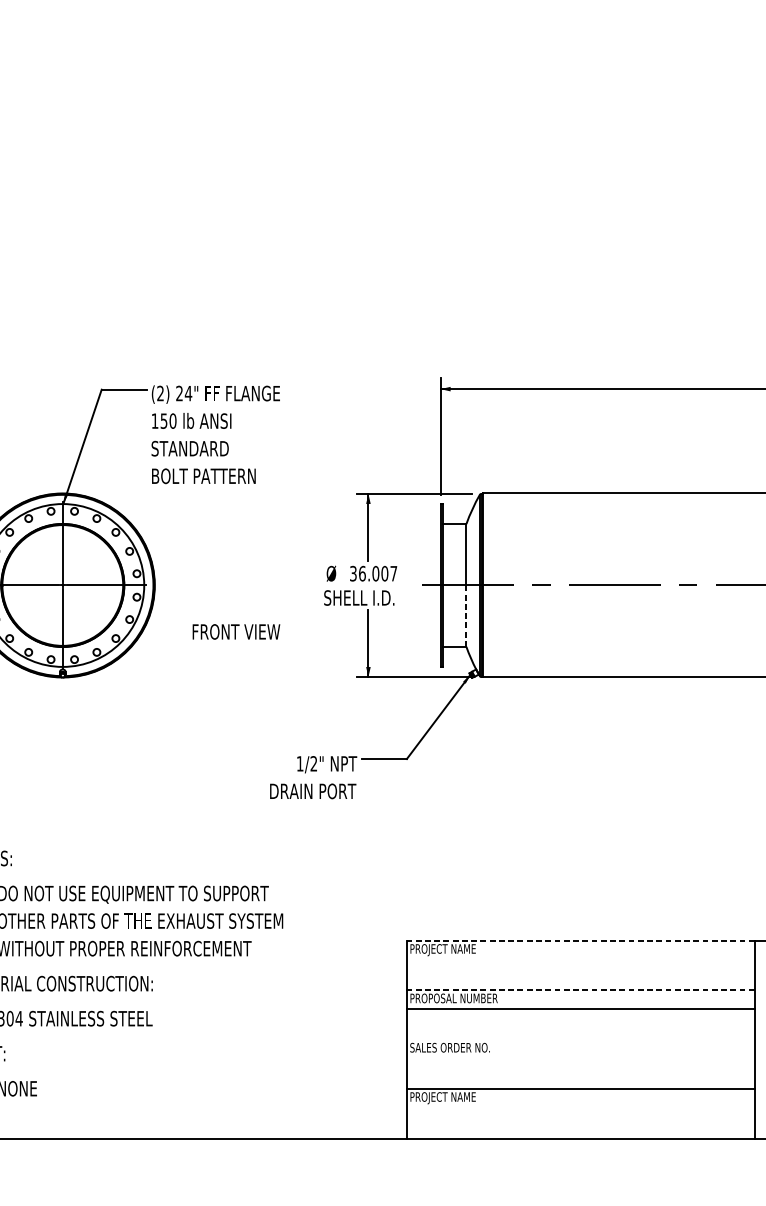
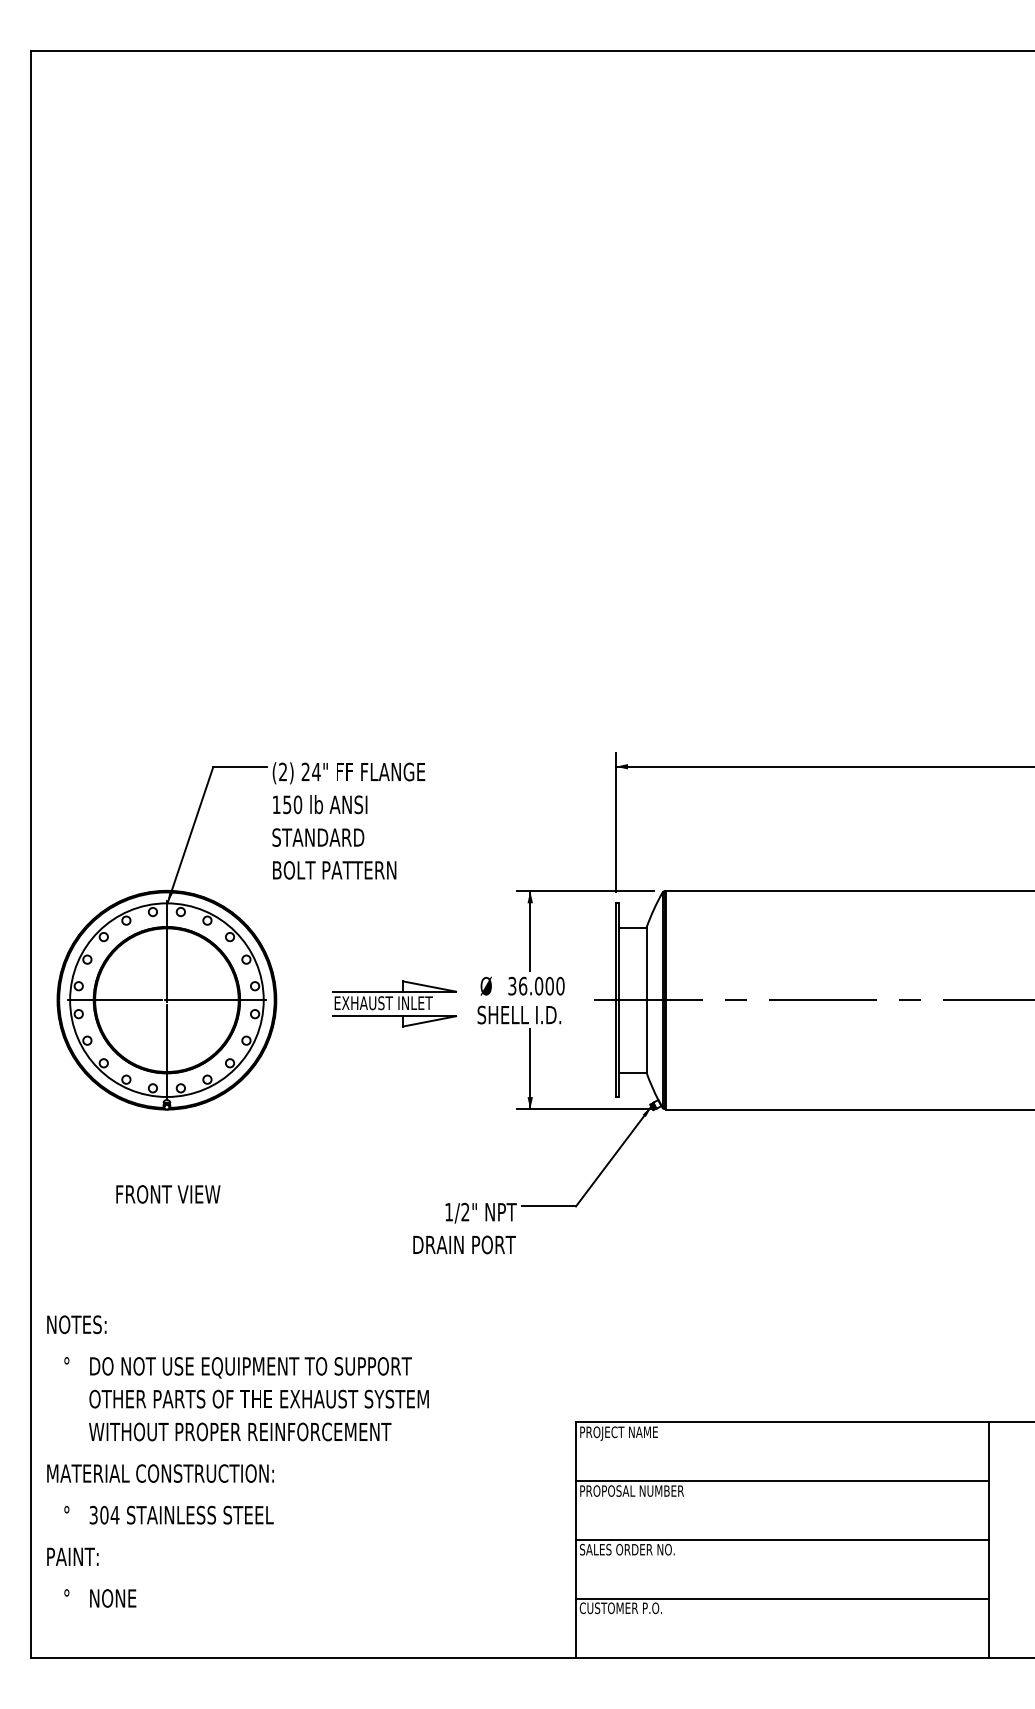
text: (393, 573) -> (560, 985), 36.007 -> 36.000
part: (254, 588) -> (394, 1003), added
line: (466, 616) -> (646, 1036), dashed -> solid
text: (236, 632) -> (168, 1194), moved
line: (580, 940) -> (782, 1422), dashed -> solid
line: (580, 990) -> (782, 1481), dashed -> solid
line: (580, 1009) -> (782, 1540), moved
text: (444, 1098) -> (620, 1609), PROJECT NAME -> CUSTOMER P.O.

